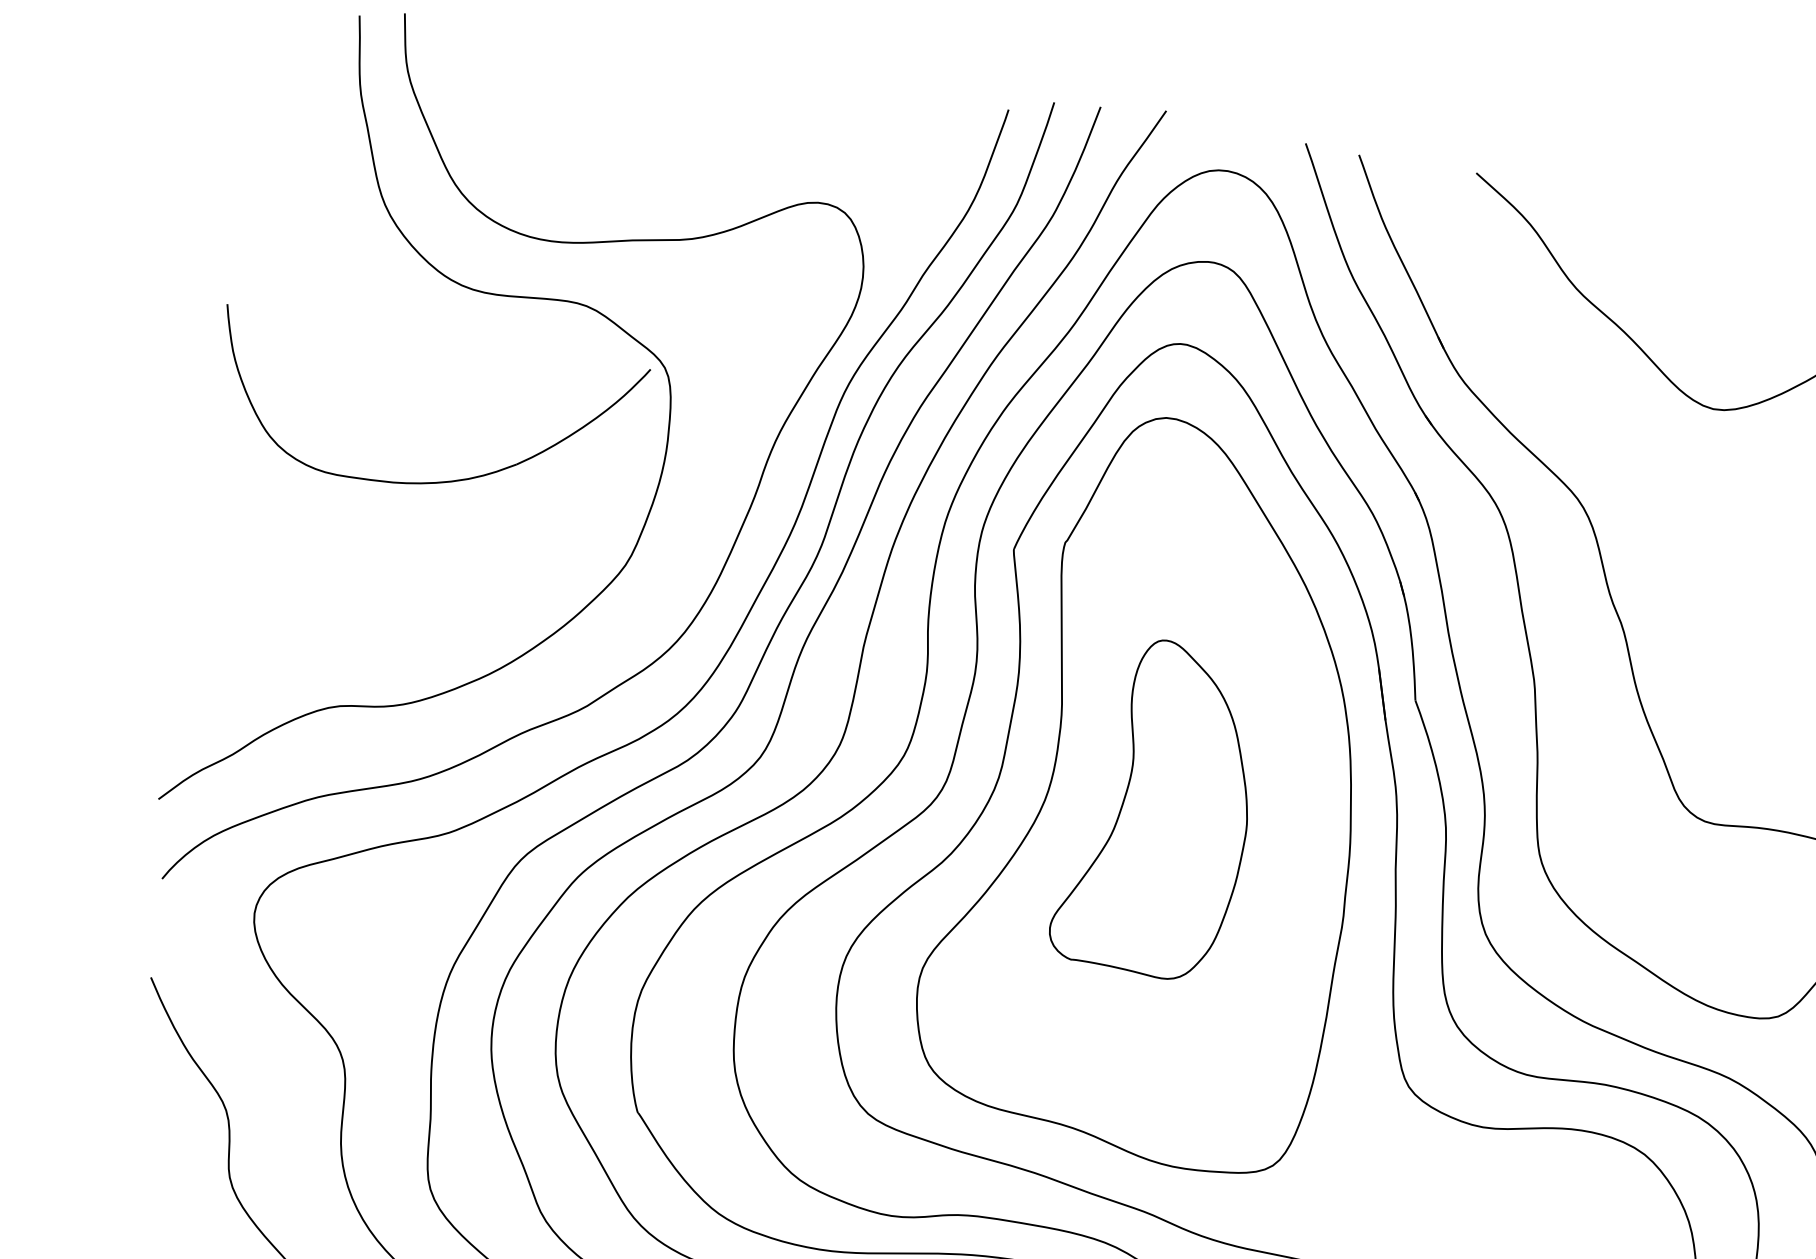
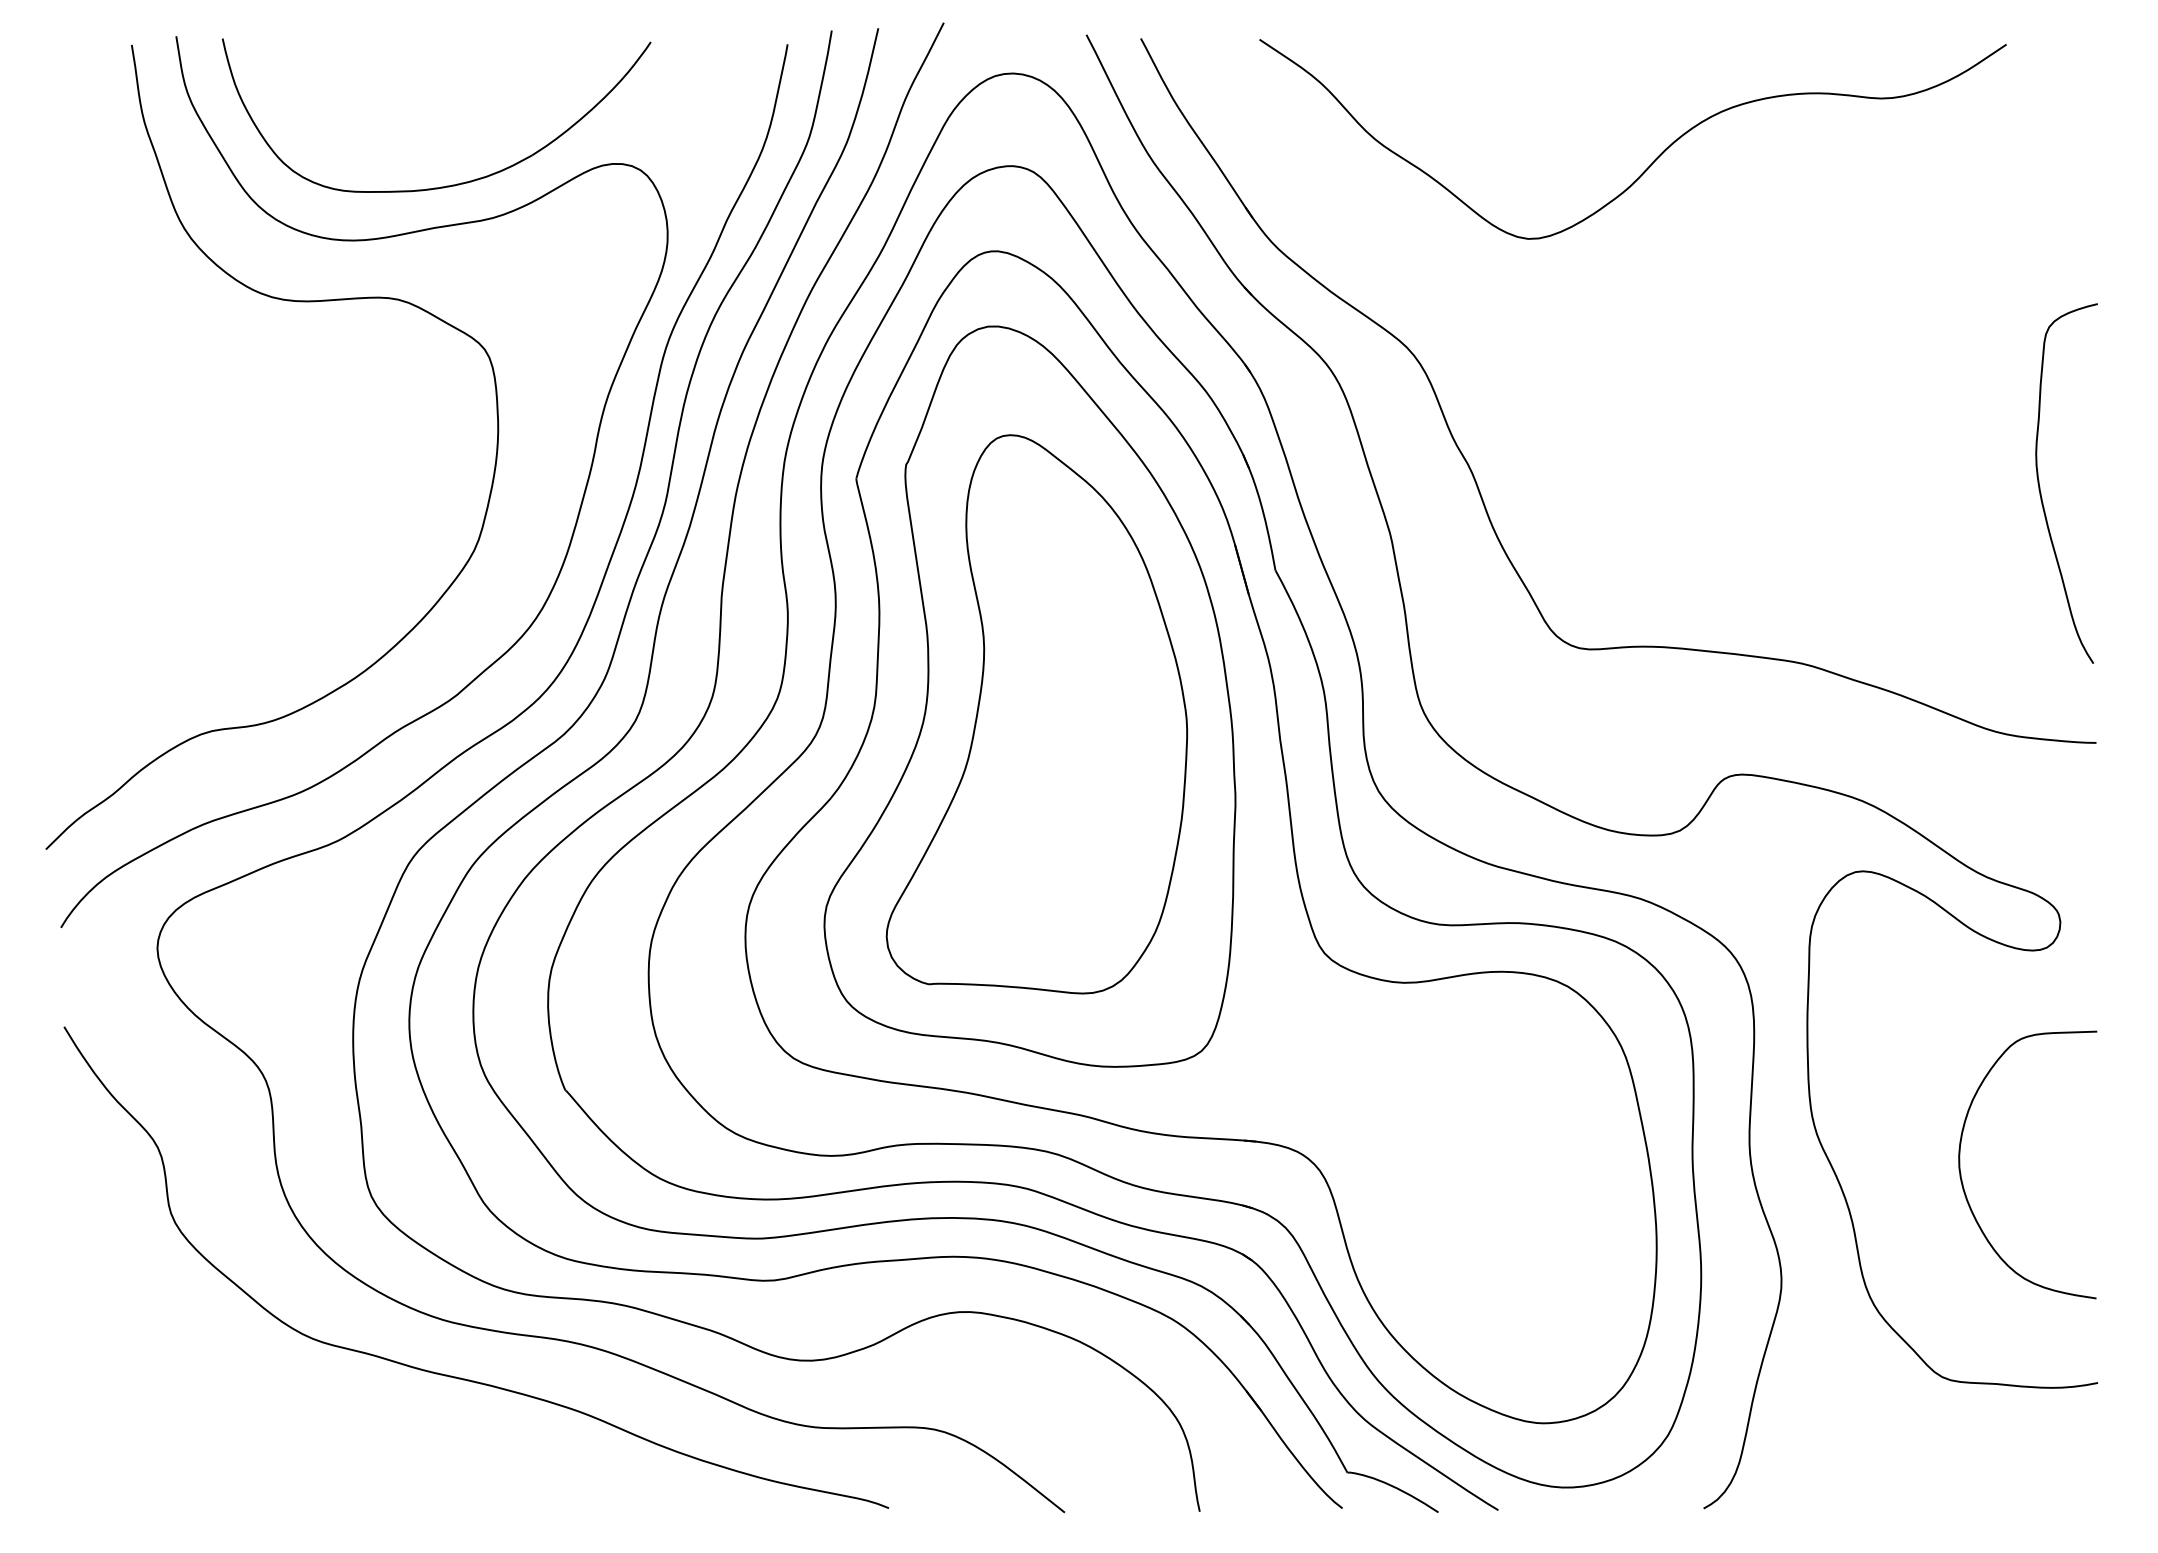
part: (427, 481) -> (446, 185), moved
part: (1158, 808) -> (1036, 714), size x1.67

